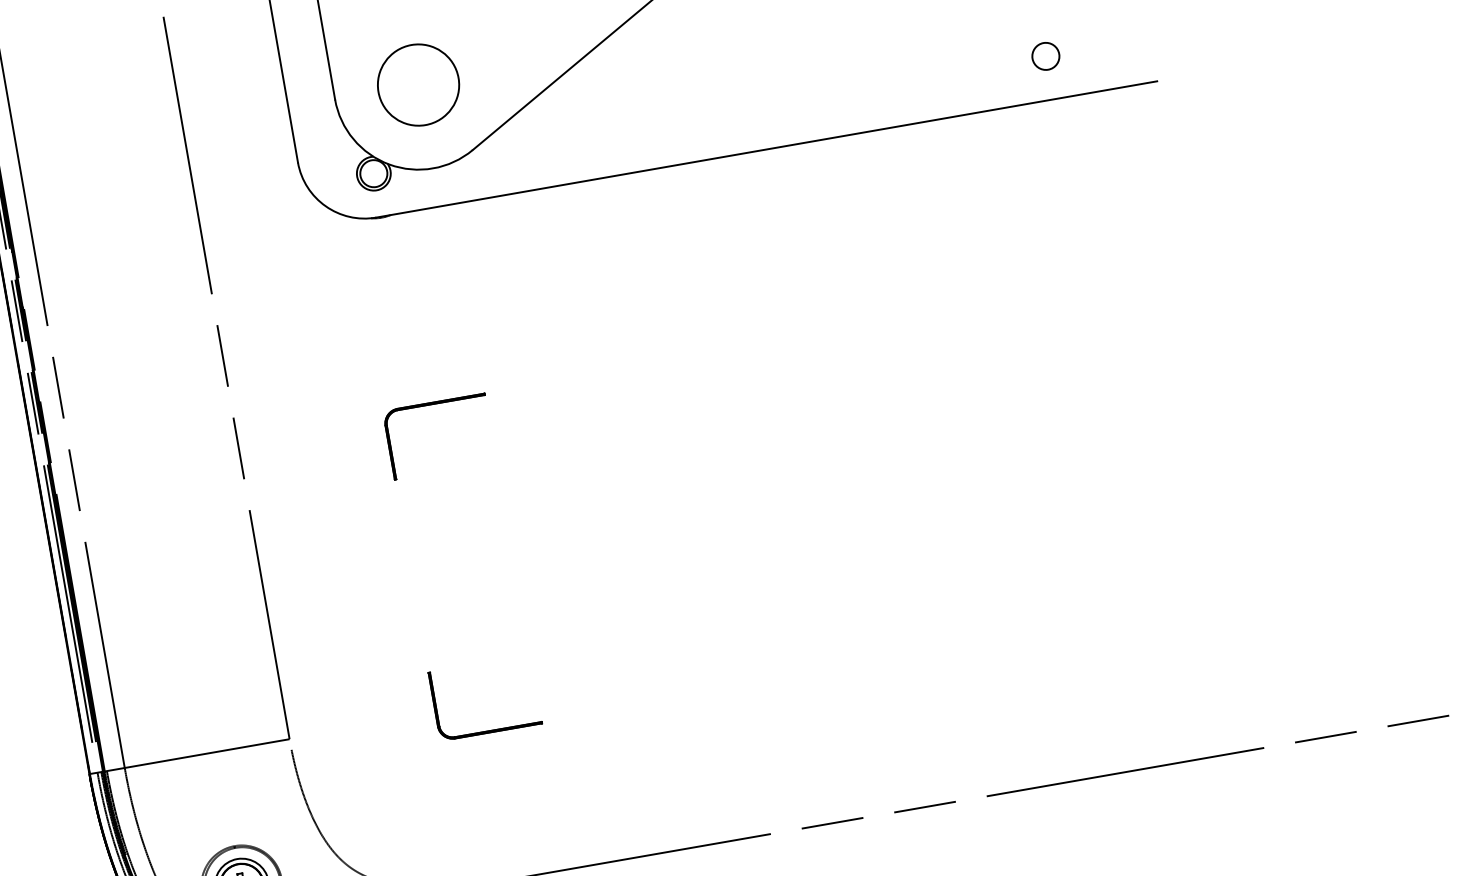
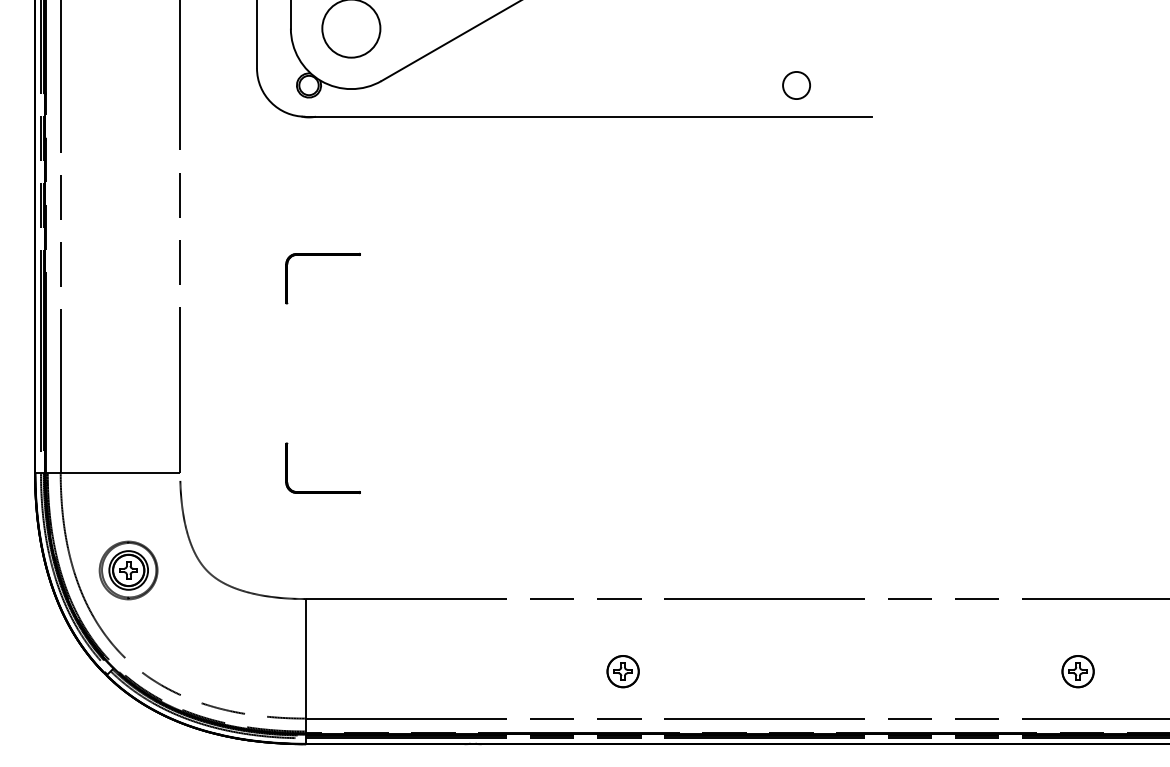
part: (1044, 56) -> (795, 85), size x1.4

